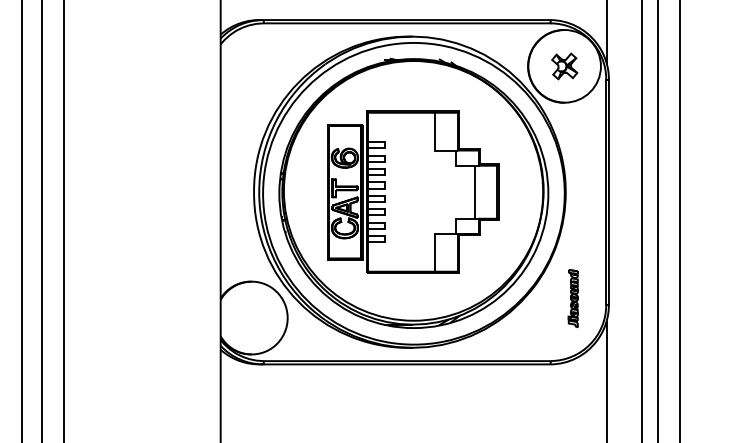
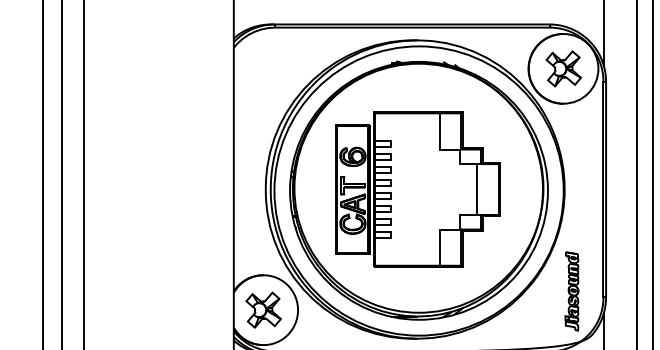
part: (564, 66) -> (563, 68), size x1.43
part: (572, 298) -> (571, 291), size x1.43
part: (251, 317) -> (263, 309), added

